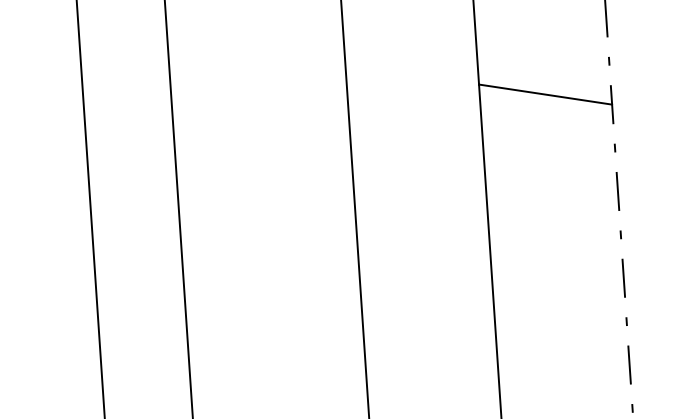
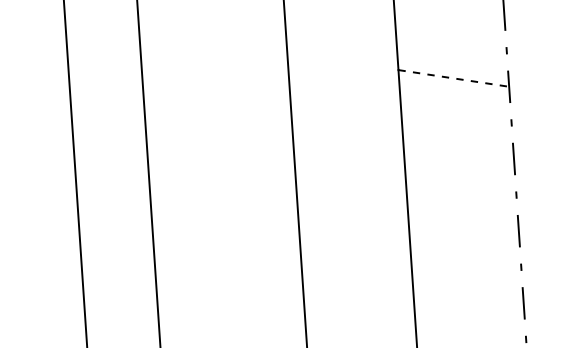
line: (546, 94) -> (454, 78), solid -> dashed

